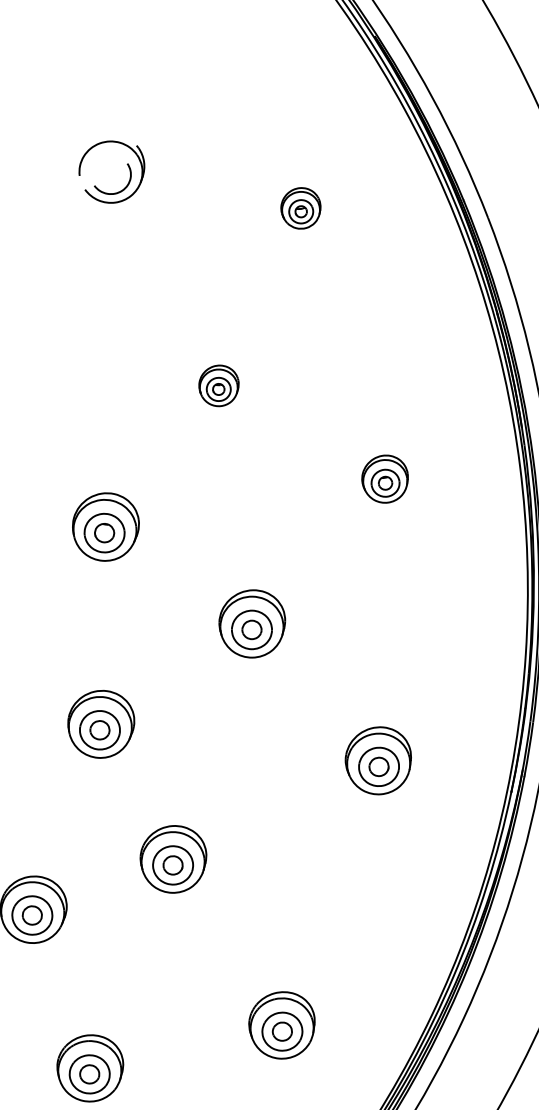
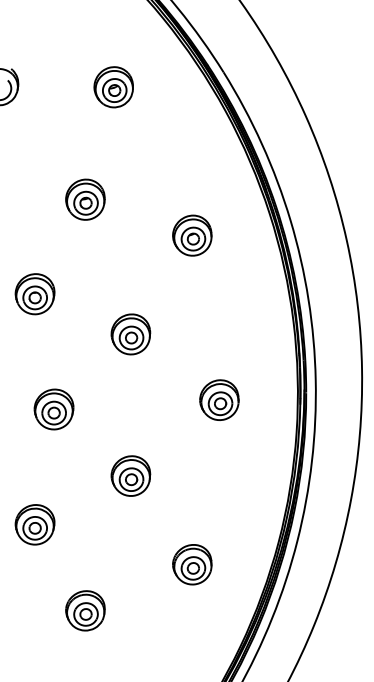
part: (300, 208) -> (113, 87), size x1.67
part: (218, 385) -> (85, 199), size x1.67
part: (385, 478) -> (192, 235), size x1.43
part: (172, 858) -> (130, 475), moved

